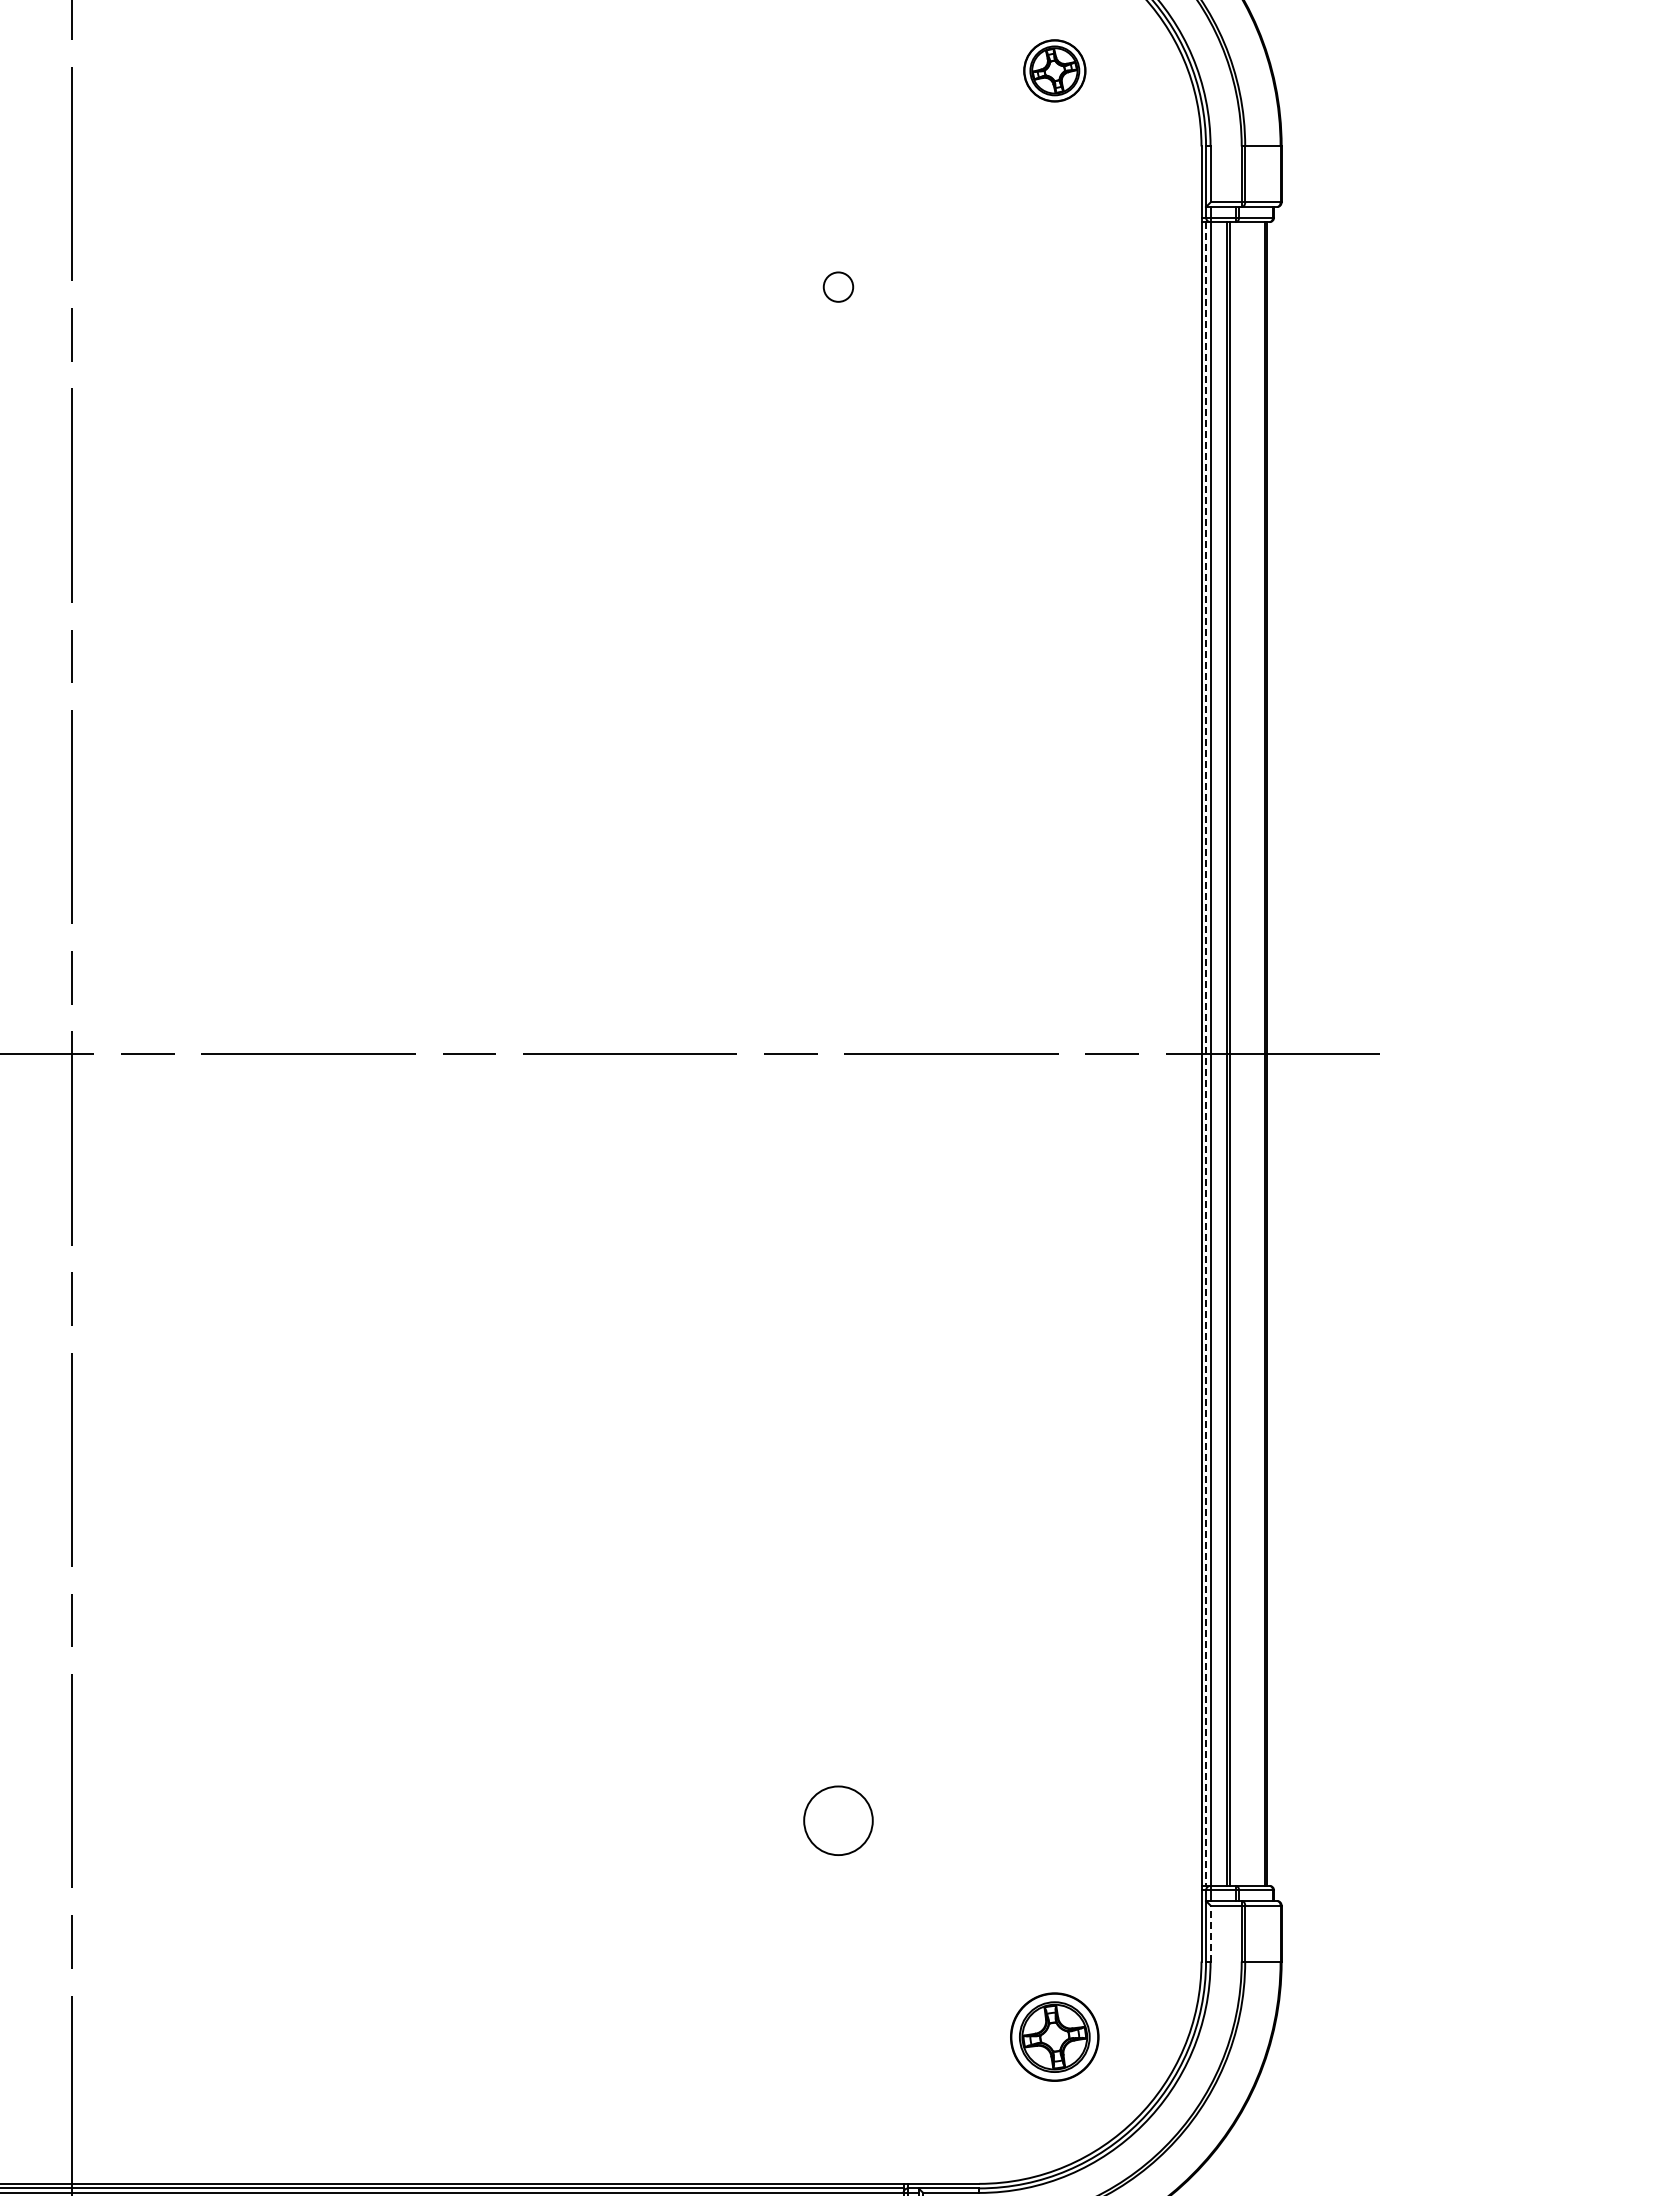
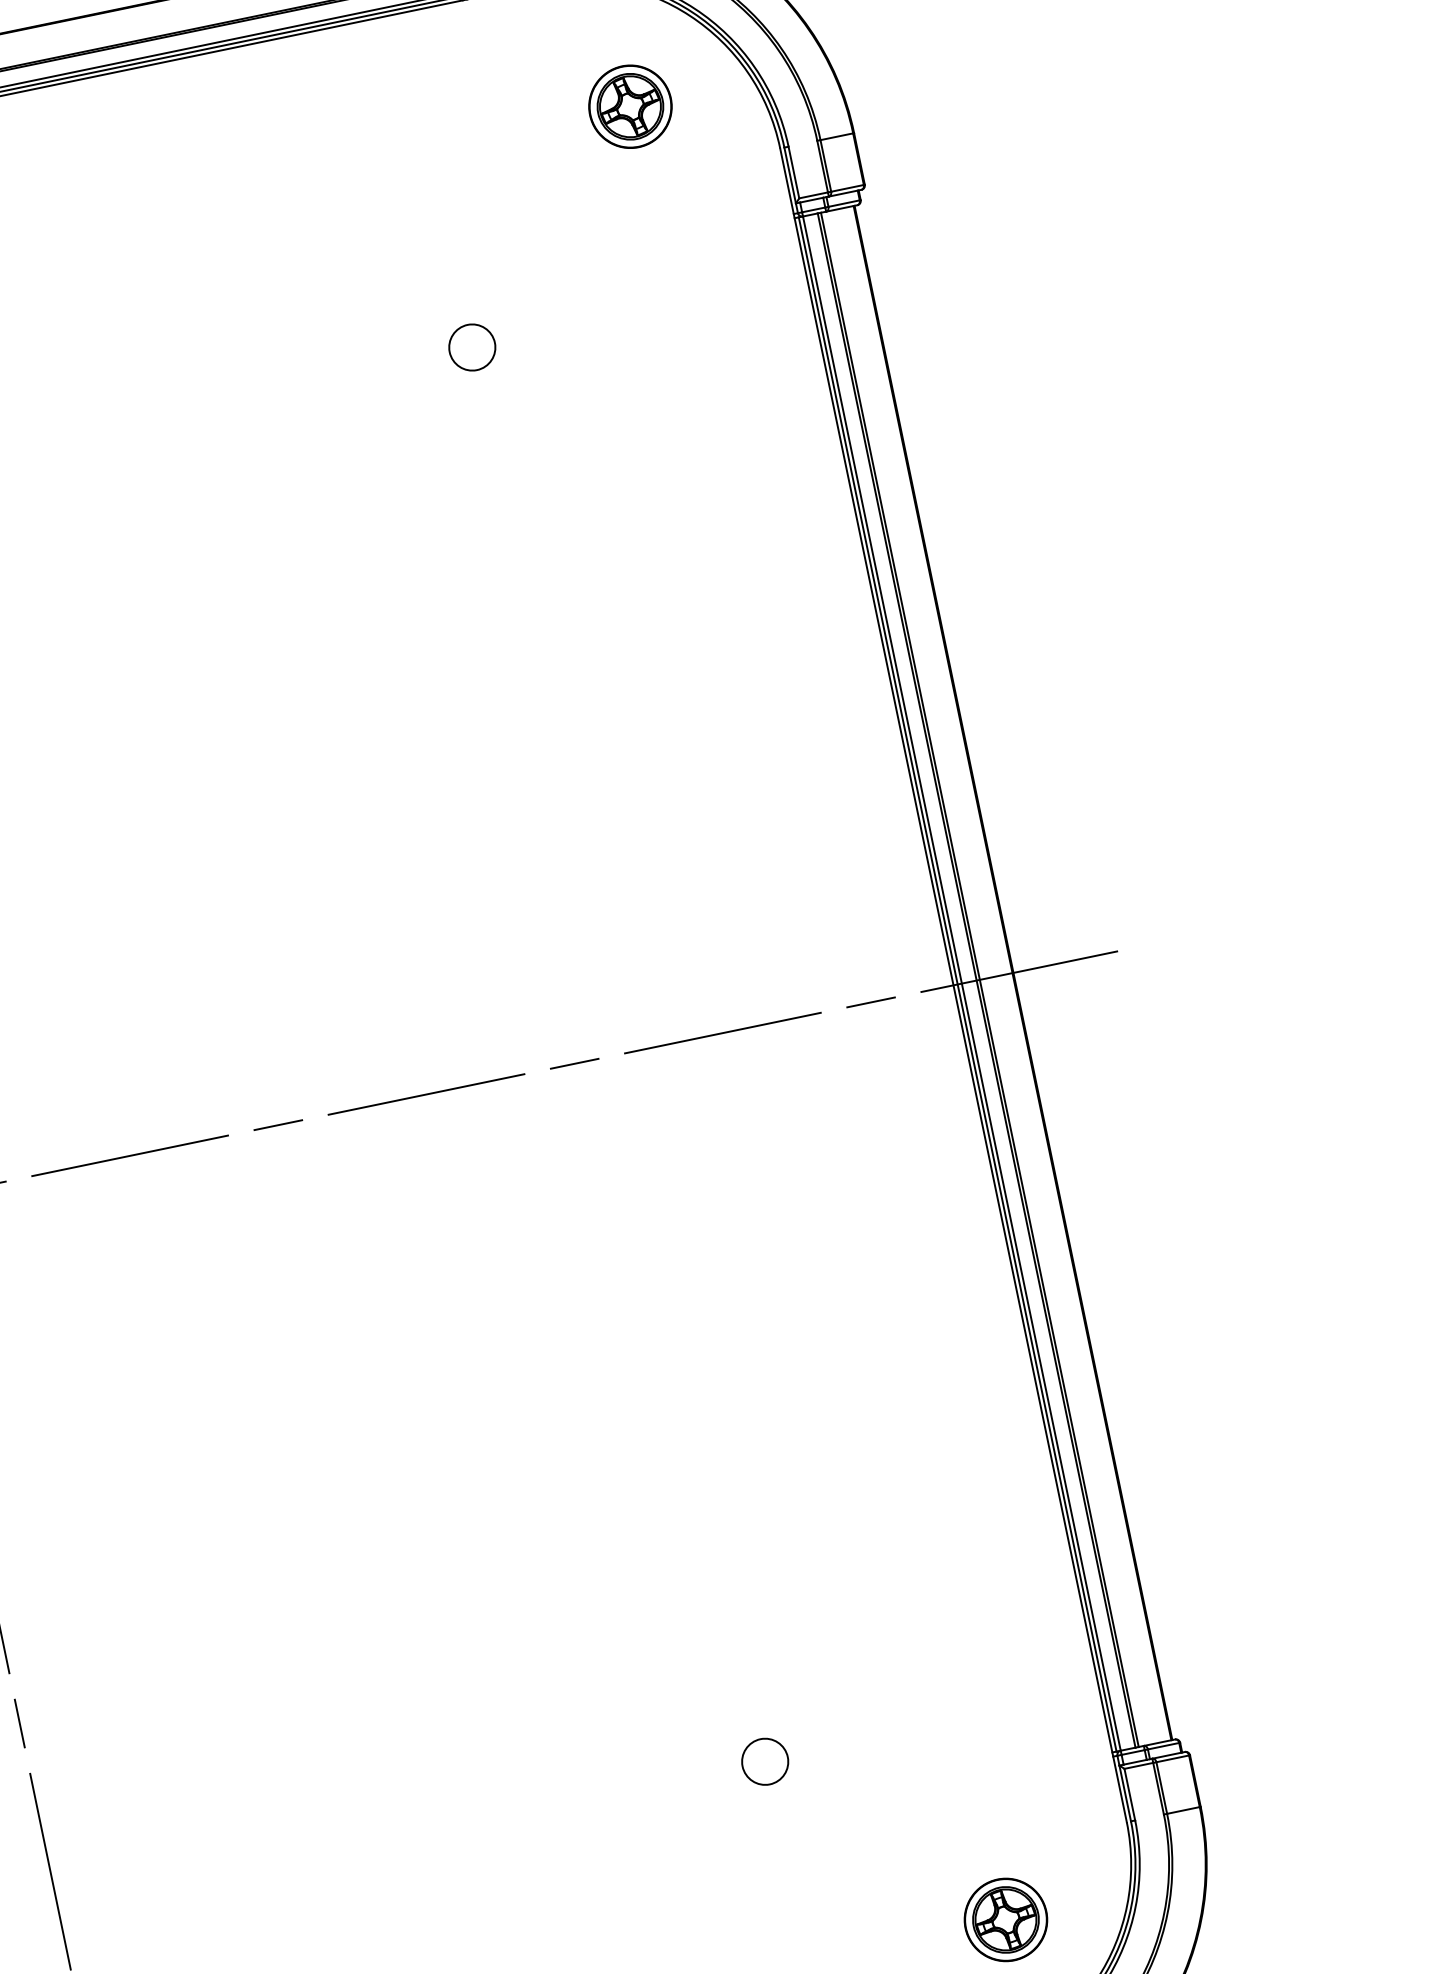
part: (1054, 70) -> (630, 106), size x1.43
circle: (838, 286) -> (472, 346), size x1.67
line: (1206, 1054) -> (958, 984), dashed -> solid
circle: (838, 1820) -> (765, 1761), size x0.71
line: (1210, 1933) -> (1129, 1794), dashed -> solid

